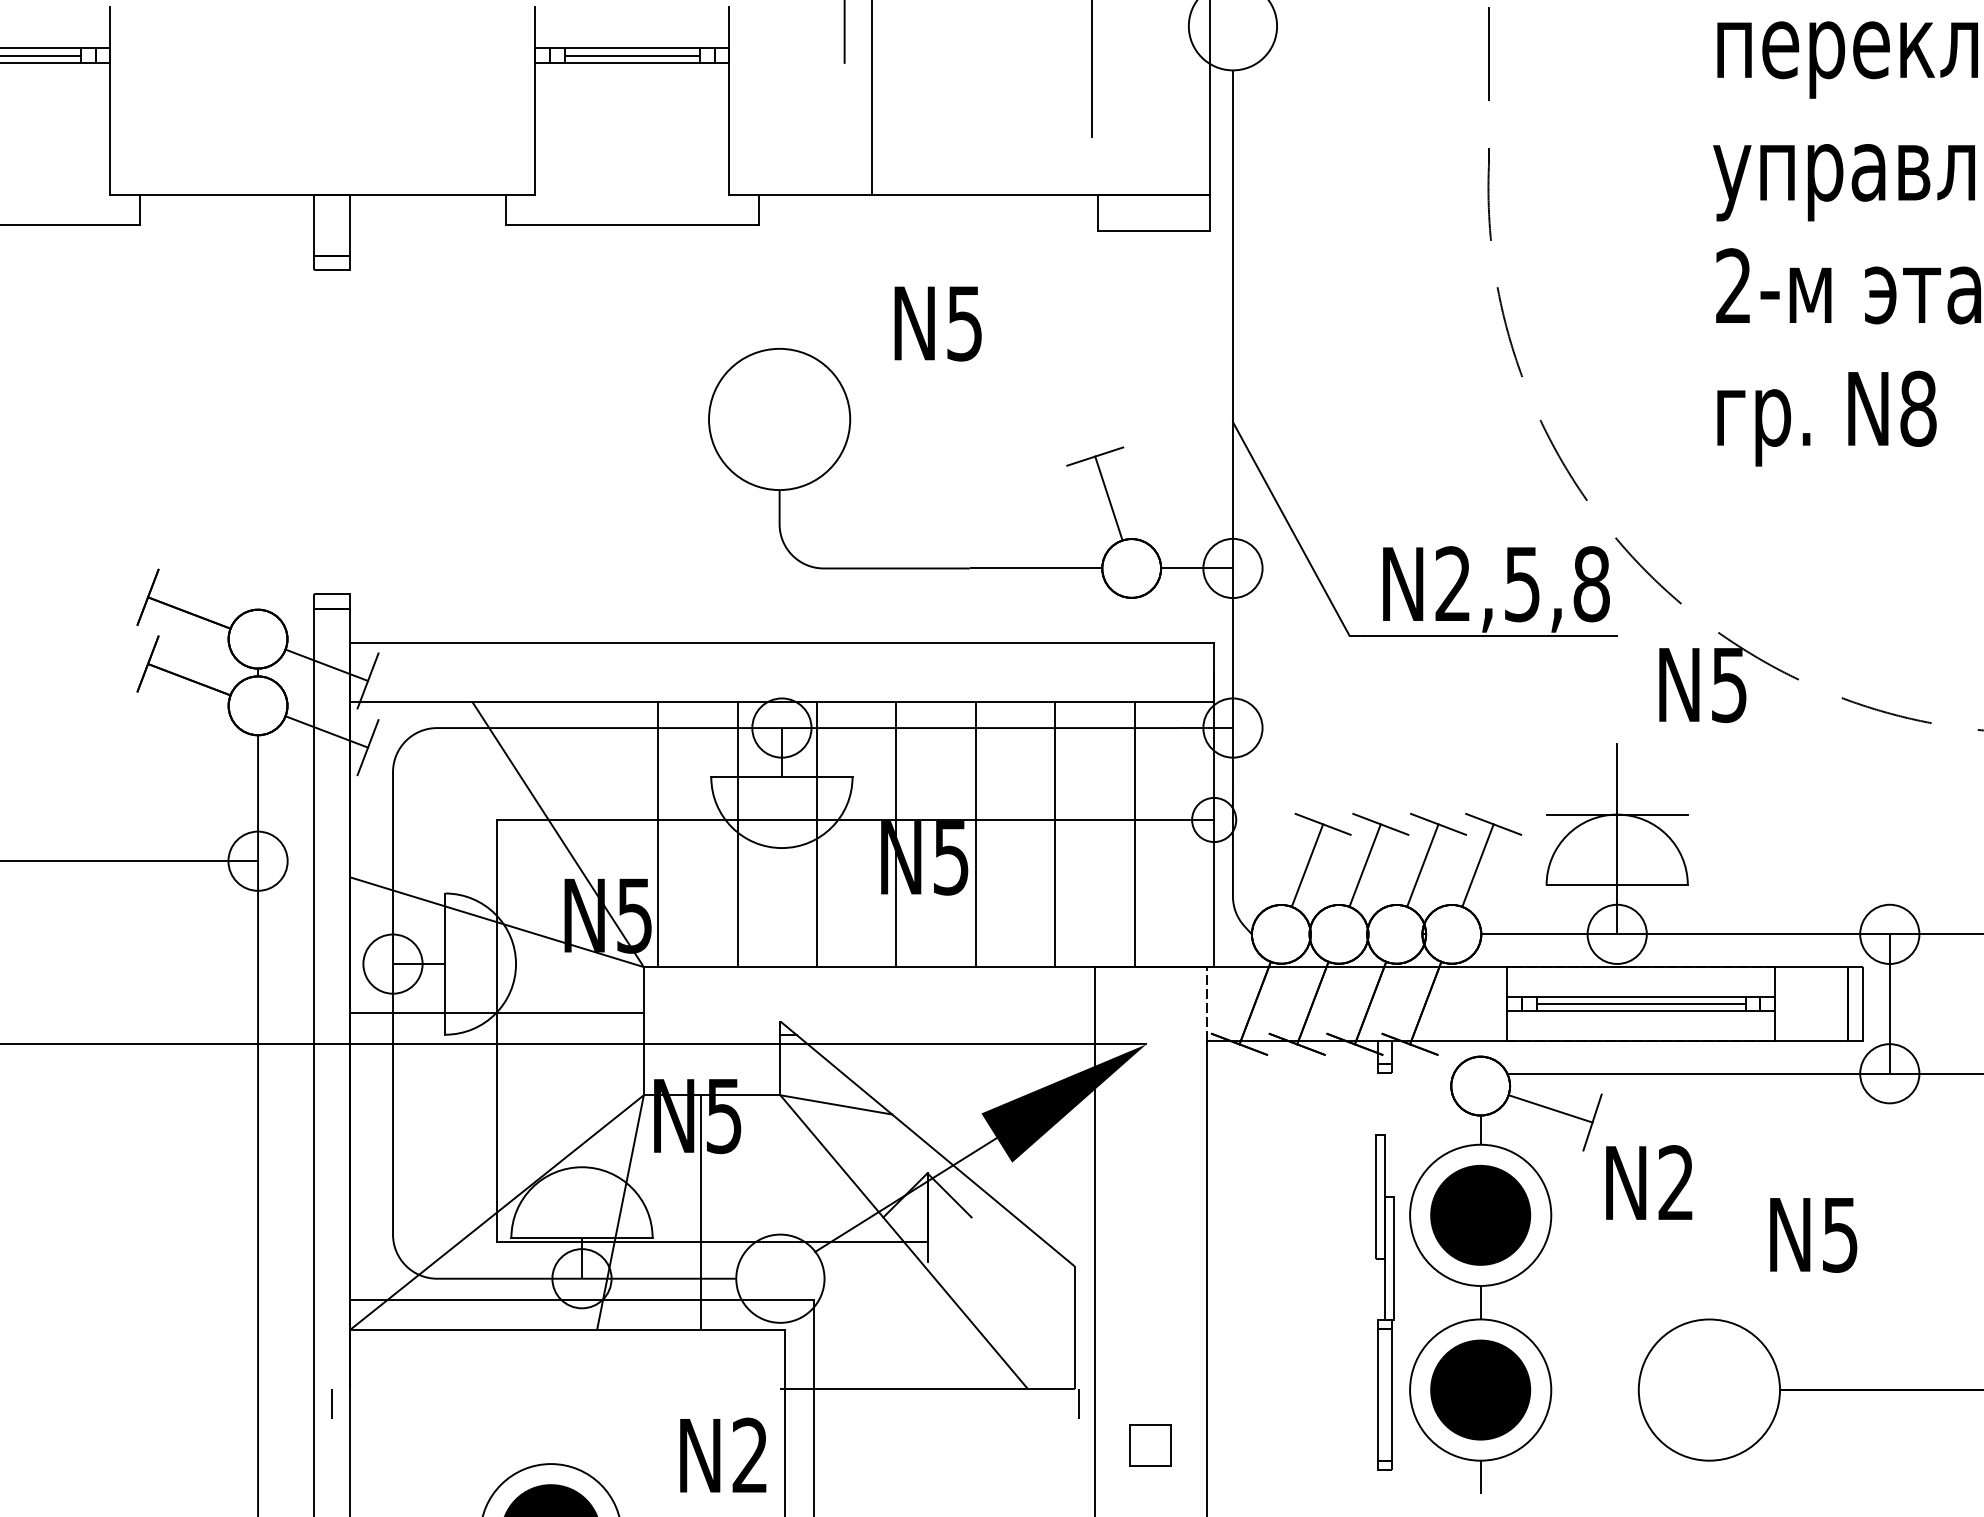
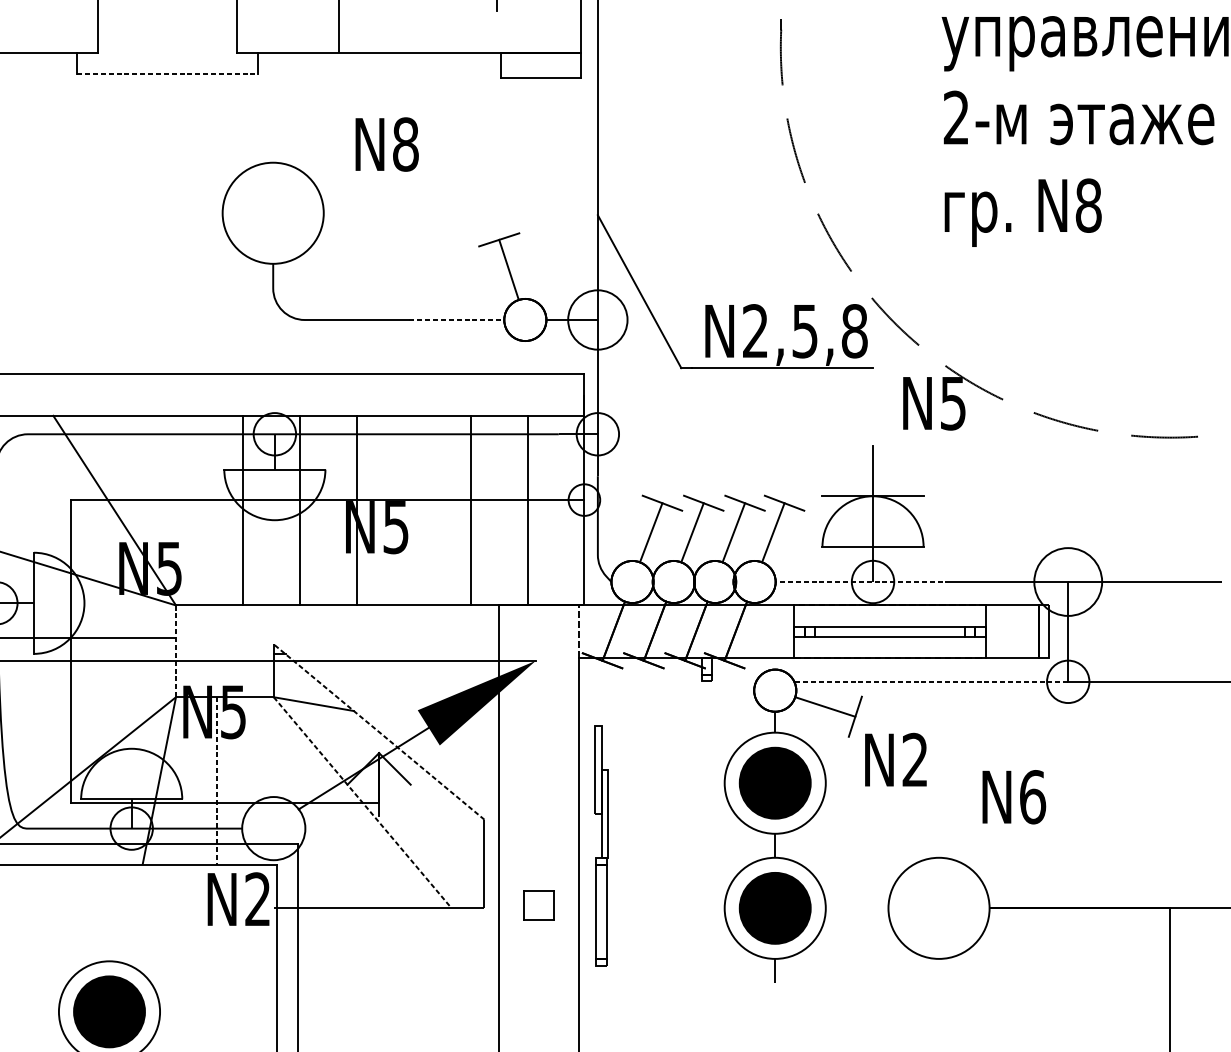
line: (632, 224) -> (167, 73), solid -> dashed
text: (964, 323) -> (405, 144), N5 -> N8
line: (1036, 568) -> (457, 320), solid -> dashed
circle: (1232, 568) -> (597, 320), size x1.4
line: (658, 834) -> (186, 510), removed
line: (975, 834) -> (413, 510), removed
circle: (1889, 933) -> (1068, 581), size x1.6
line: (1602, 934) -> (862, 582), solid -> dashed
line: (1640, 1003) -> (889, 631), removed
line: (643, 1030) -> (175, 650), solid -> dashed
line: (1698, 1073) -> (931, 681), solid -> dashed
line: (927, 1143) -> (379, 731), solid -> dashed
line: (700, 1213) -> (216, 781), solid -> dashed
text: (1840, 1234) -> (1032, 796), N5 -> N6
line: (904, 1242) -> (362, 802), solid -> dashed
part: (1384, 1302) -> (601, 845), moved
line: (1079, 1403) -> (487, 917), removed
part: (1150, 1445) -> (538, 905), moved
text: (723, 1454) -> (238, 898), moved

